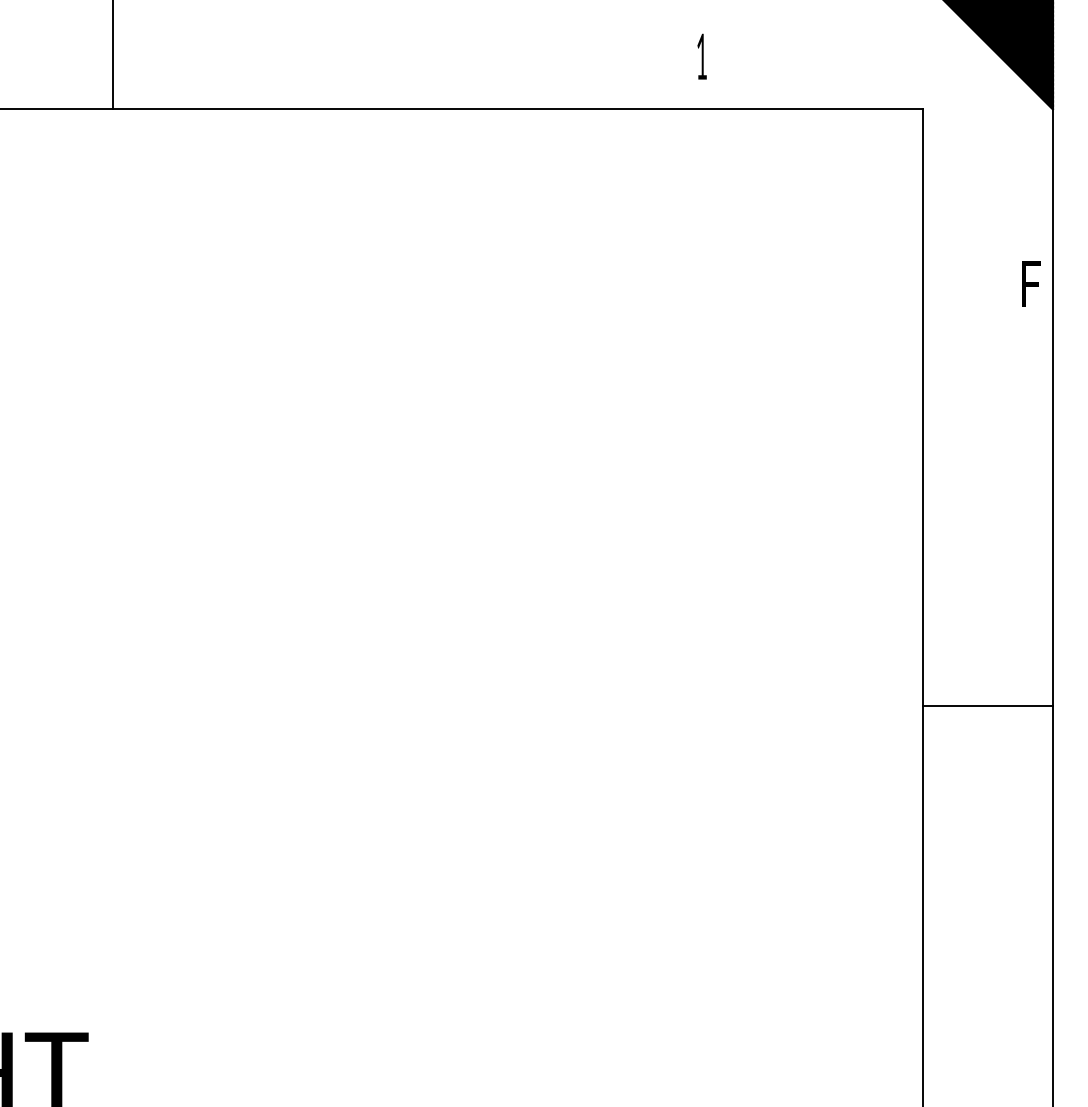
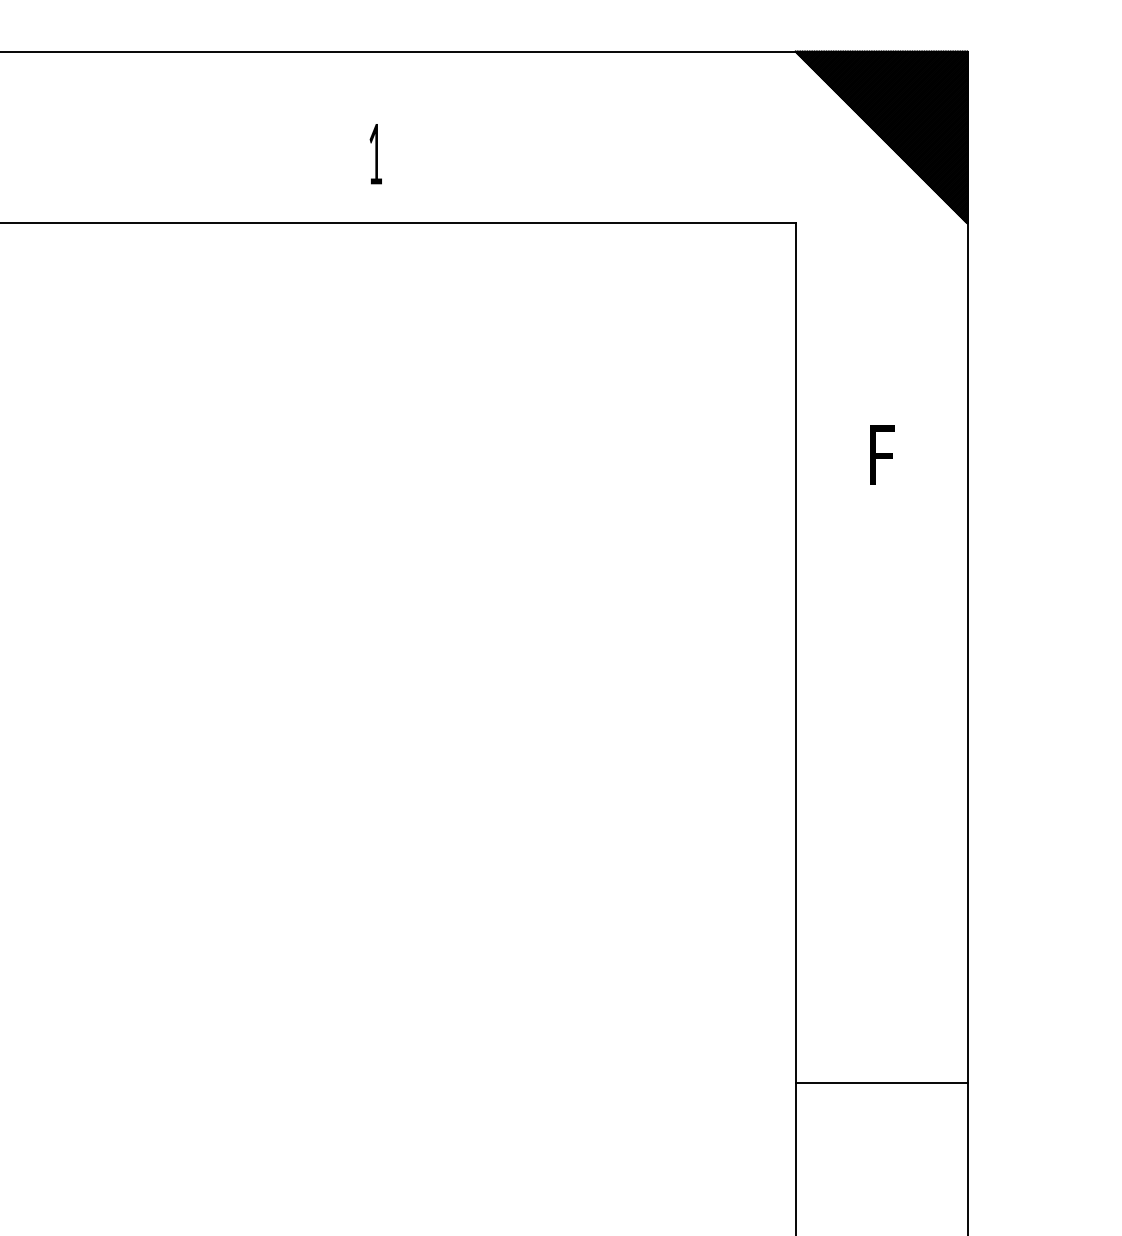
text: (701, 56) -> (375, 153), moved
text: (1031, 283) -> (882, 454), moved
line: (987, 705) -> (881, 1083), moved

